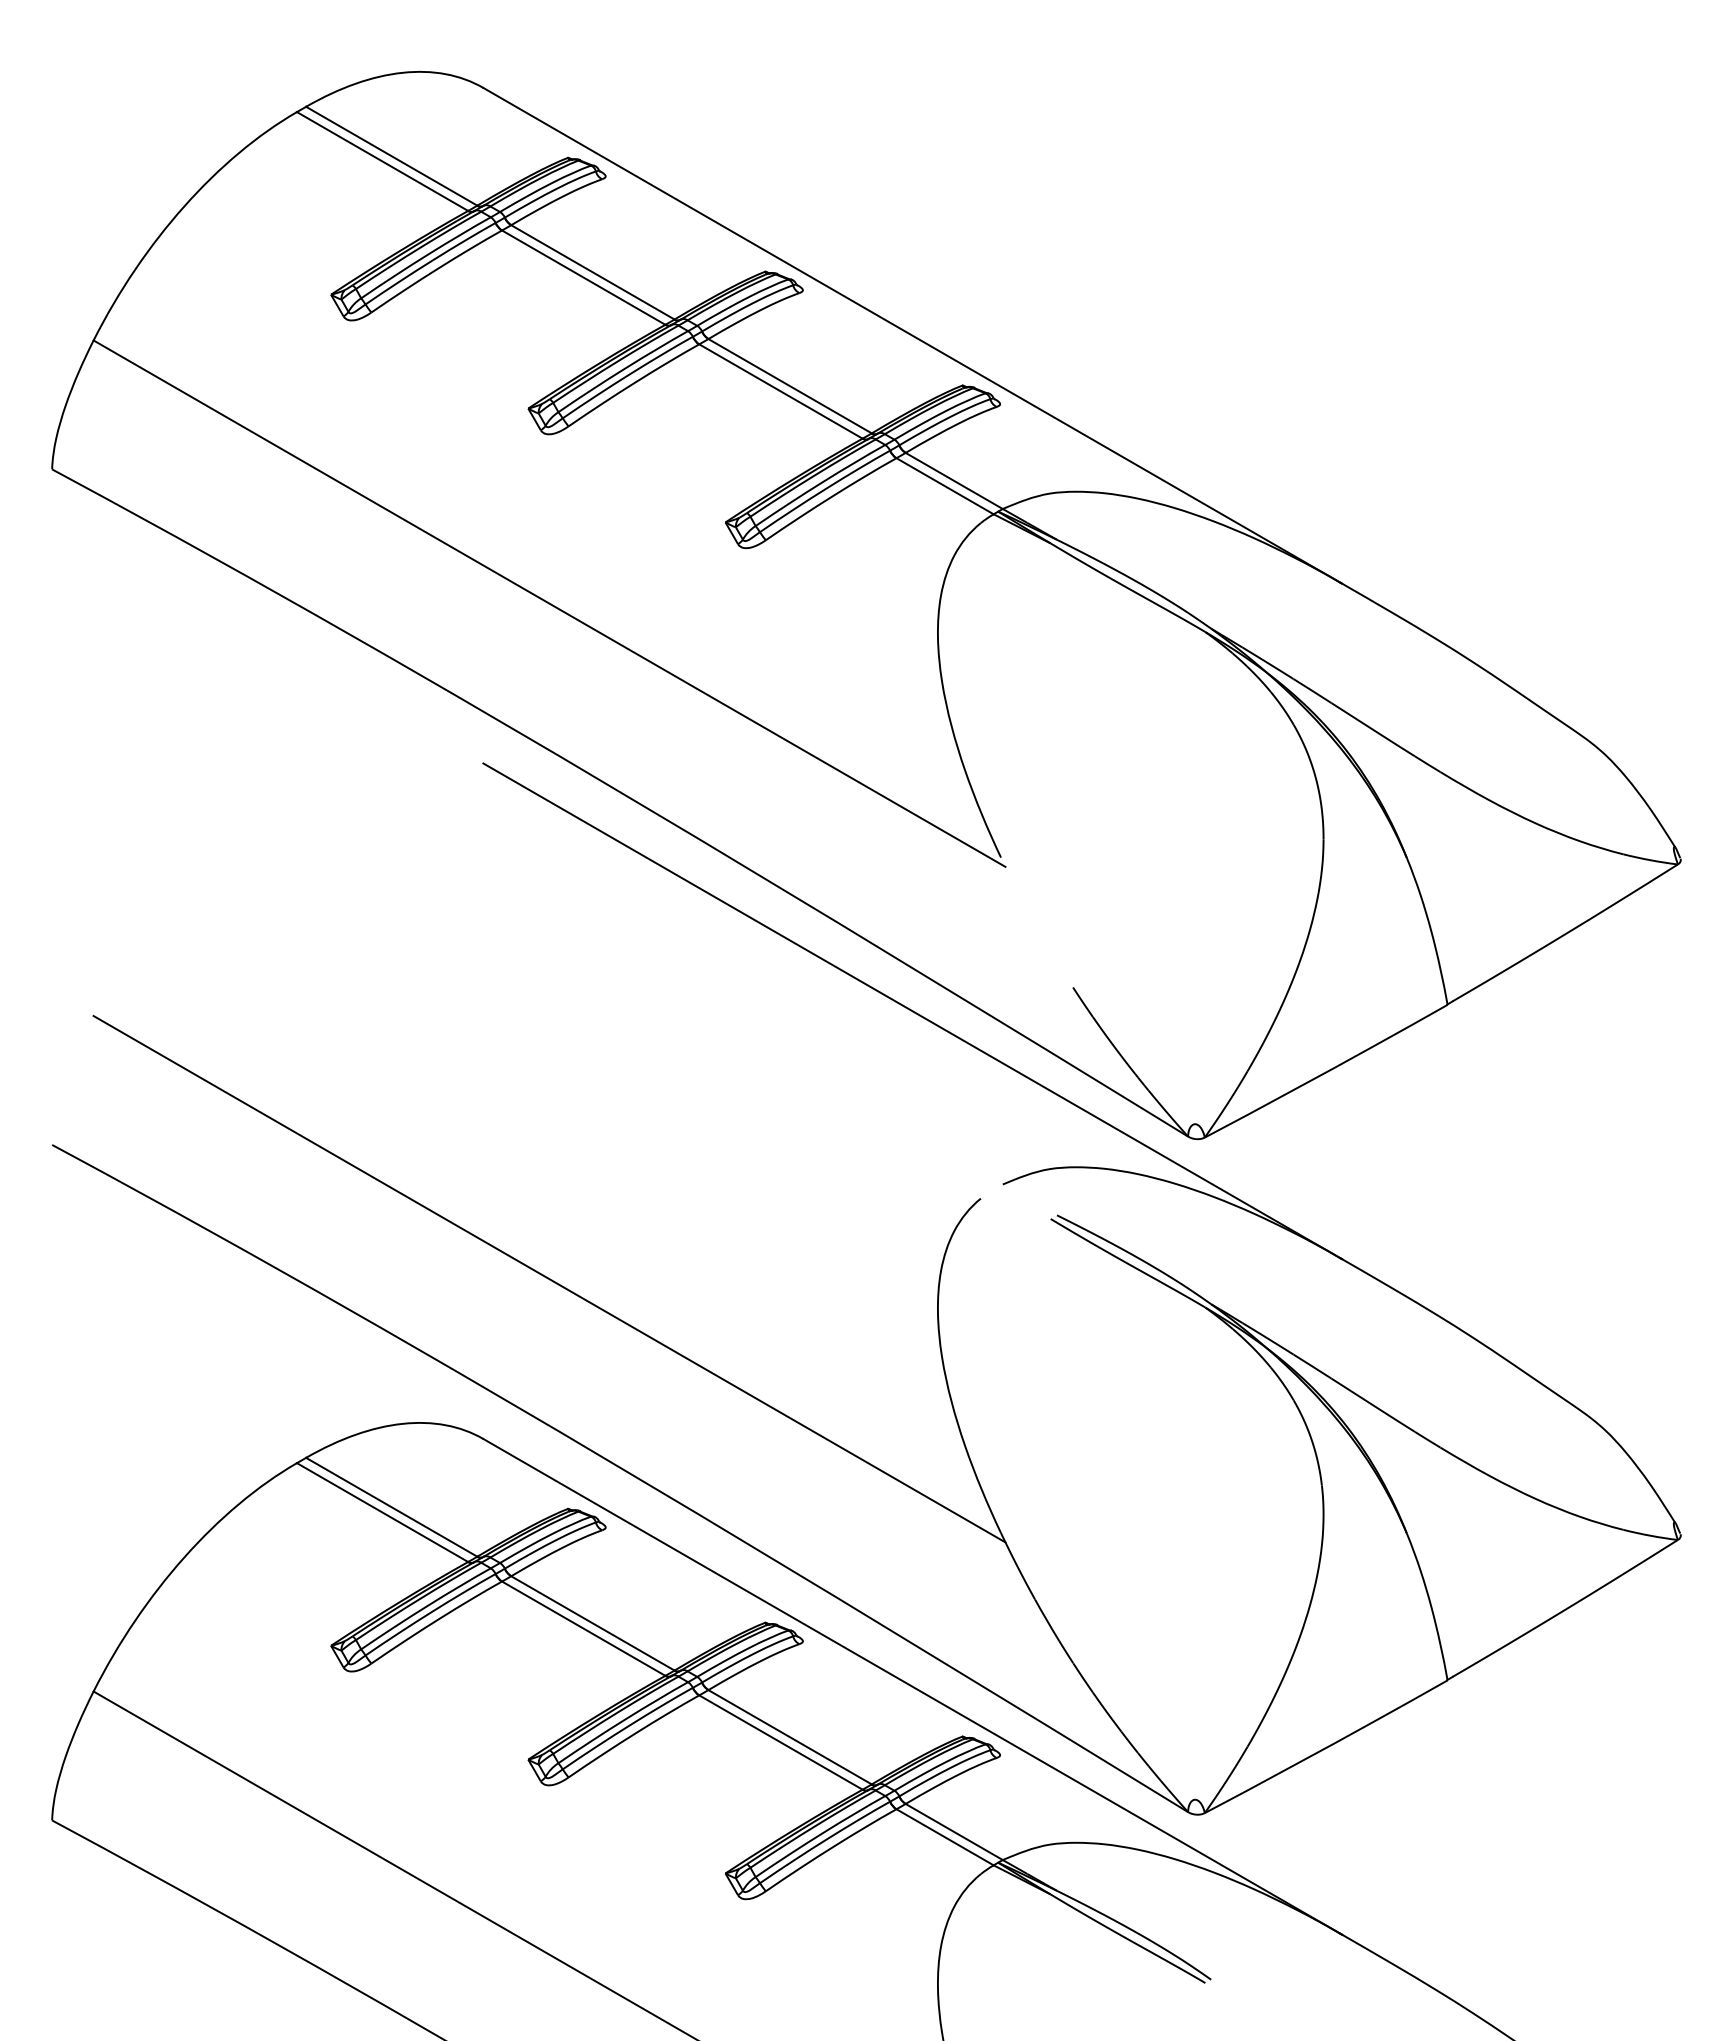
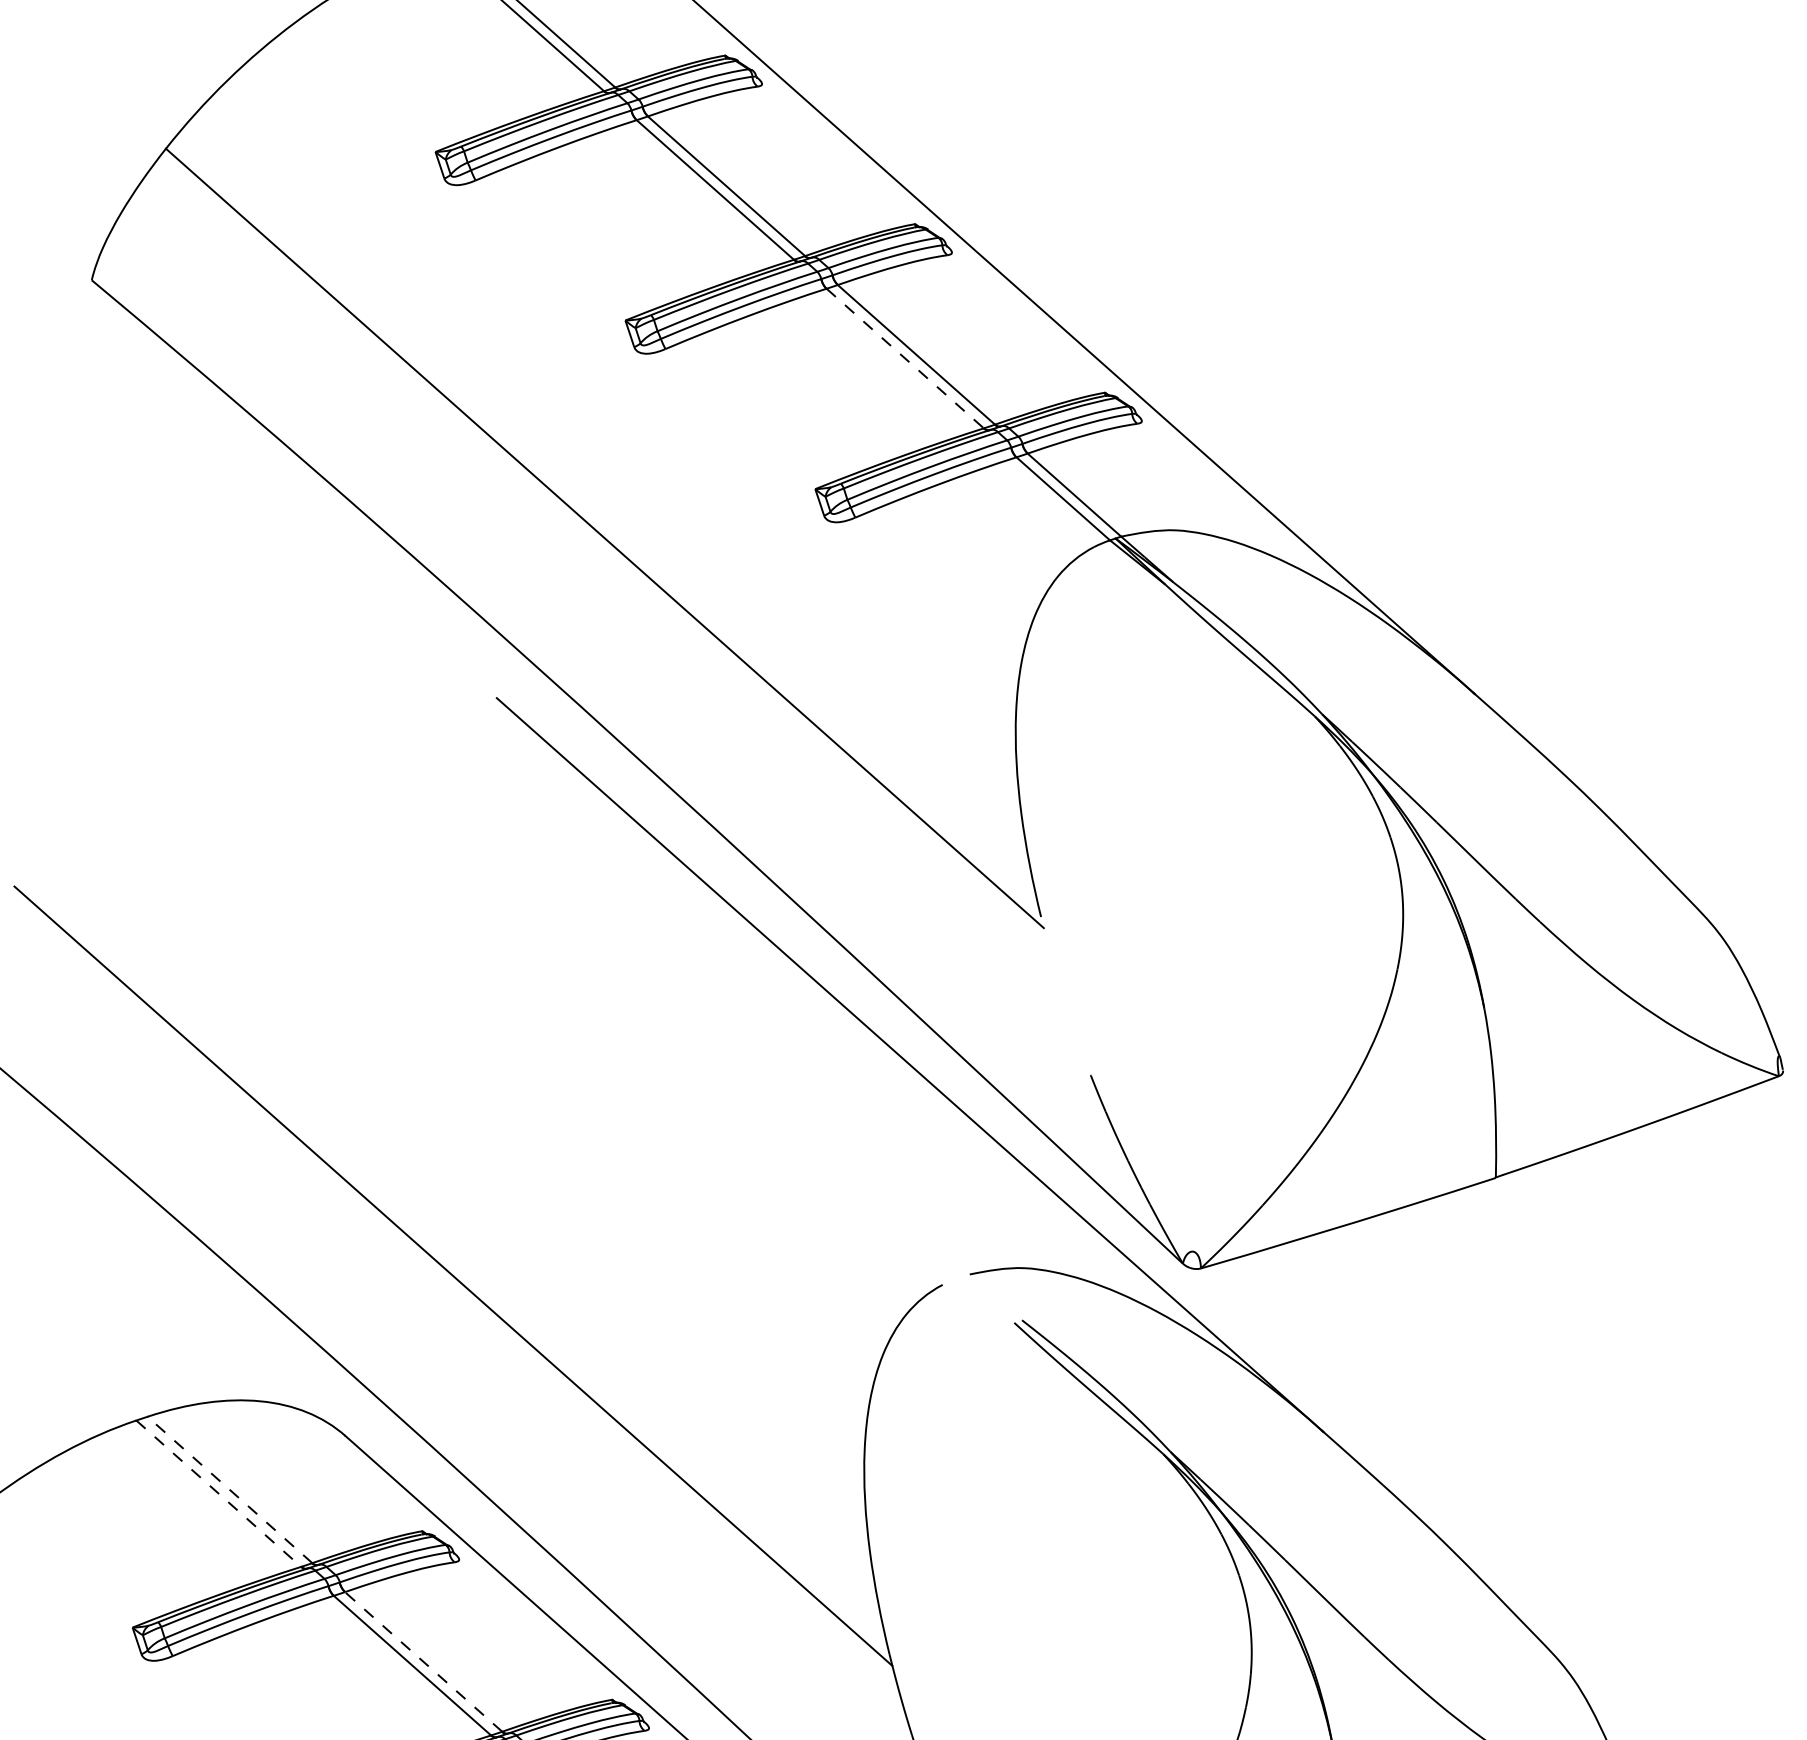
line: (781, 391) -> (905, 358), solid -> dashed
line: (391, 1507) -> (229, 1490), solid -> dashed
line: (382, 1512) -> (218, 1493), solid -> dashed
line: (592, 1623) -> (423, 1661), solid -> dashed

